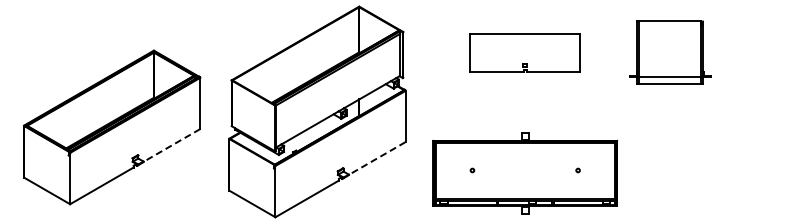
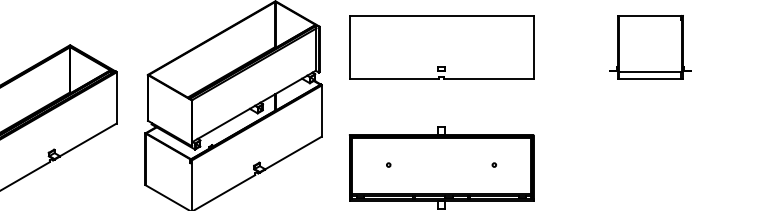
part: (524, 52) -> (440, 47), size x1.67
part: (670, 52) -> (650, 47), moved
line: (171, 145) -> (87, 140), dashed -> solid
line: (377, 158) -> (293, 153), dashed -> solid

